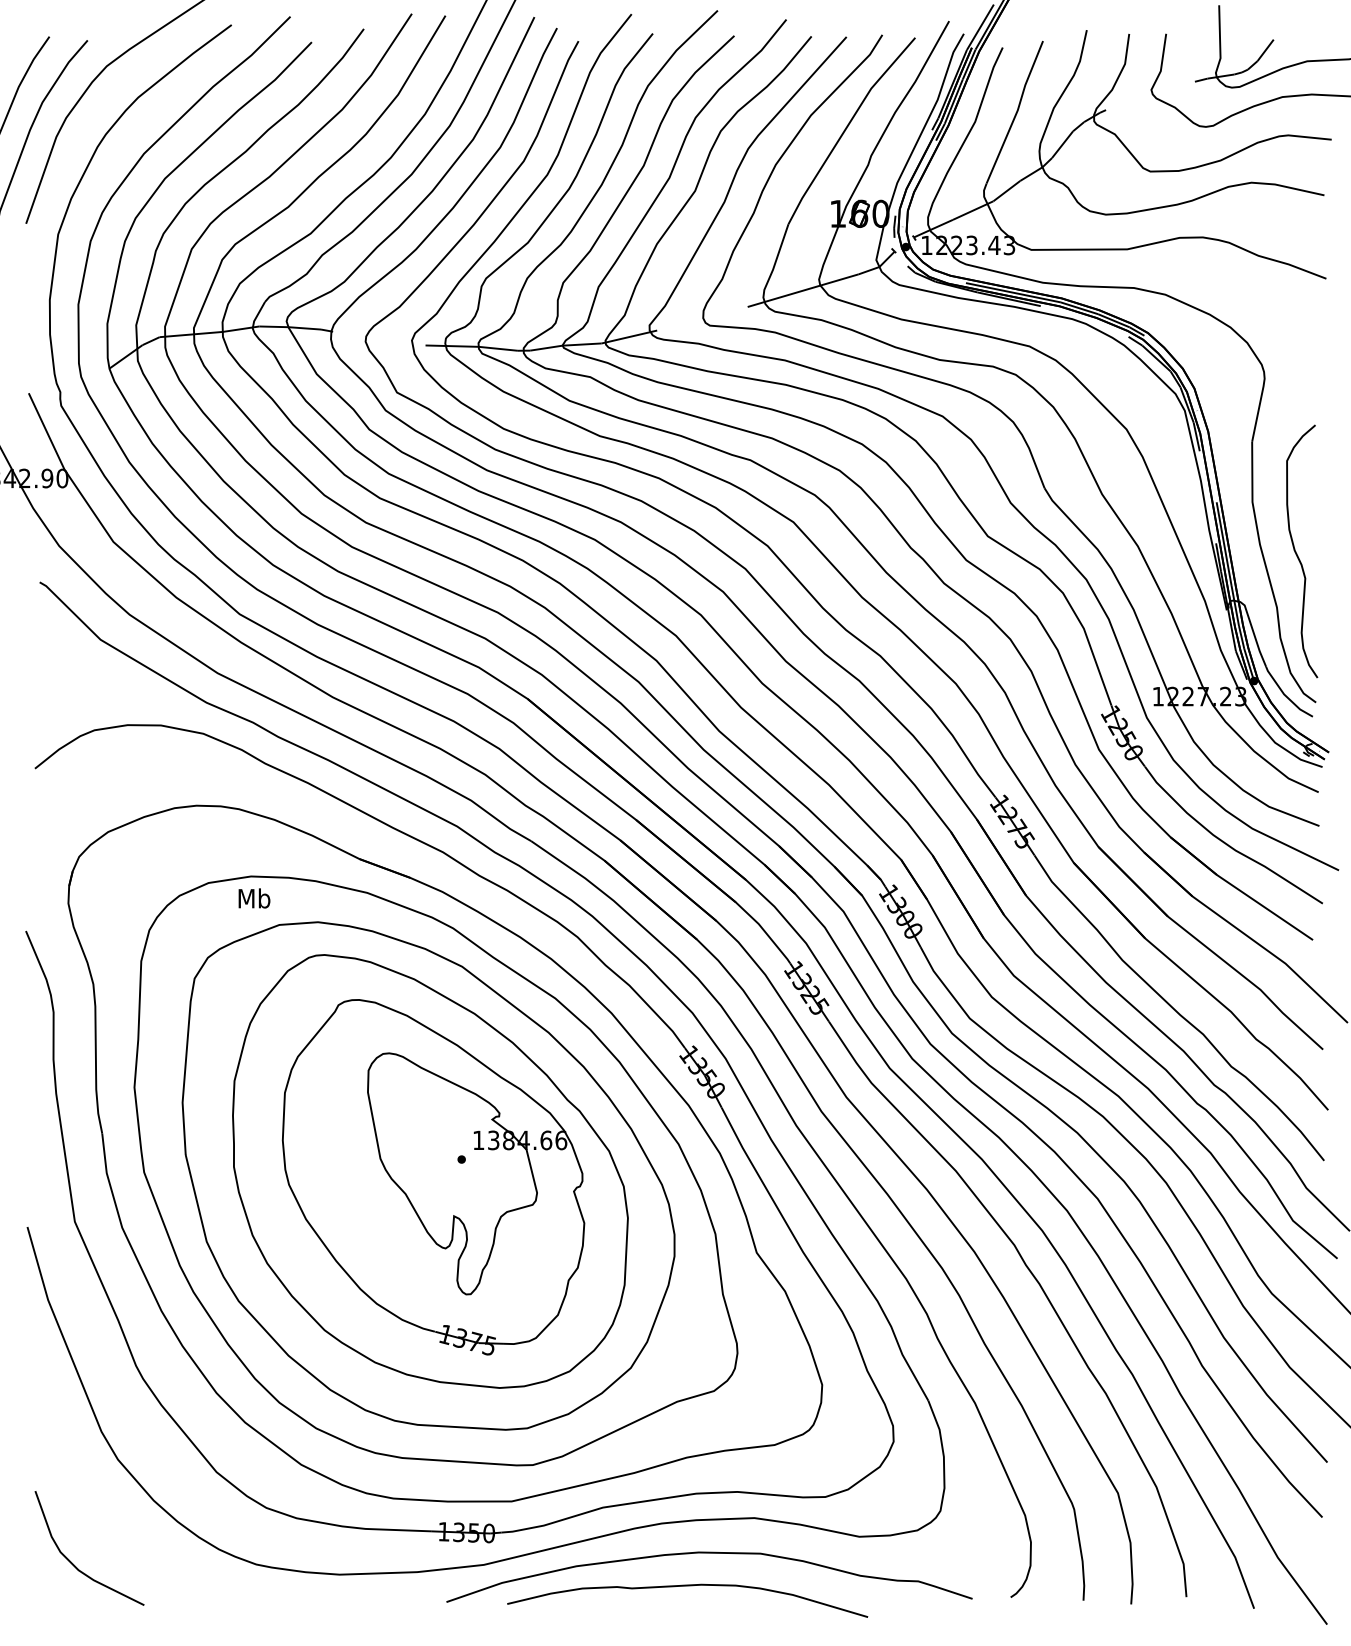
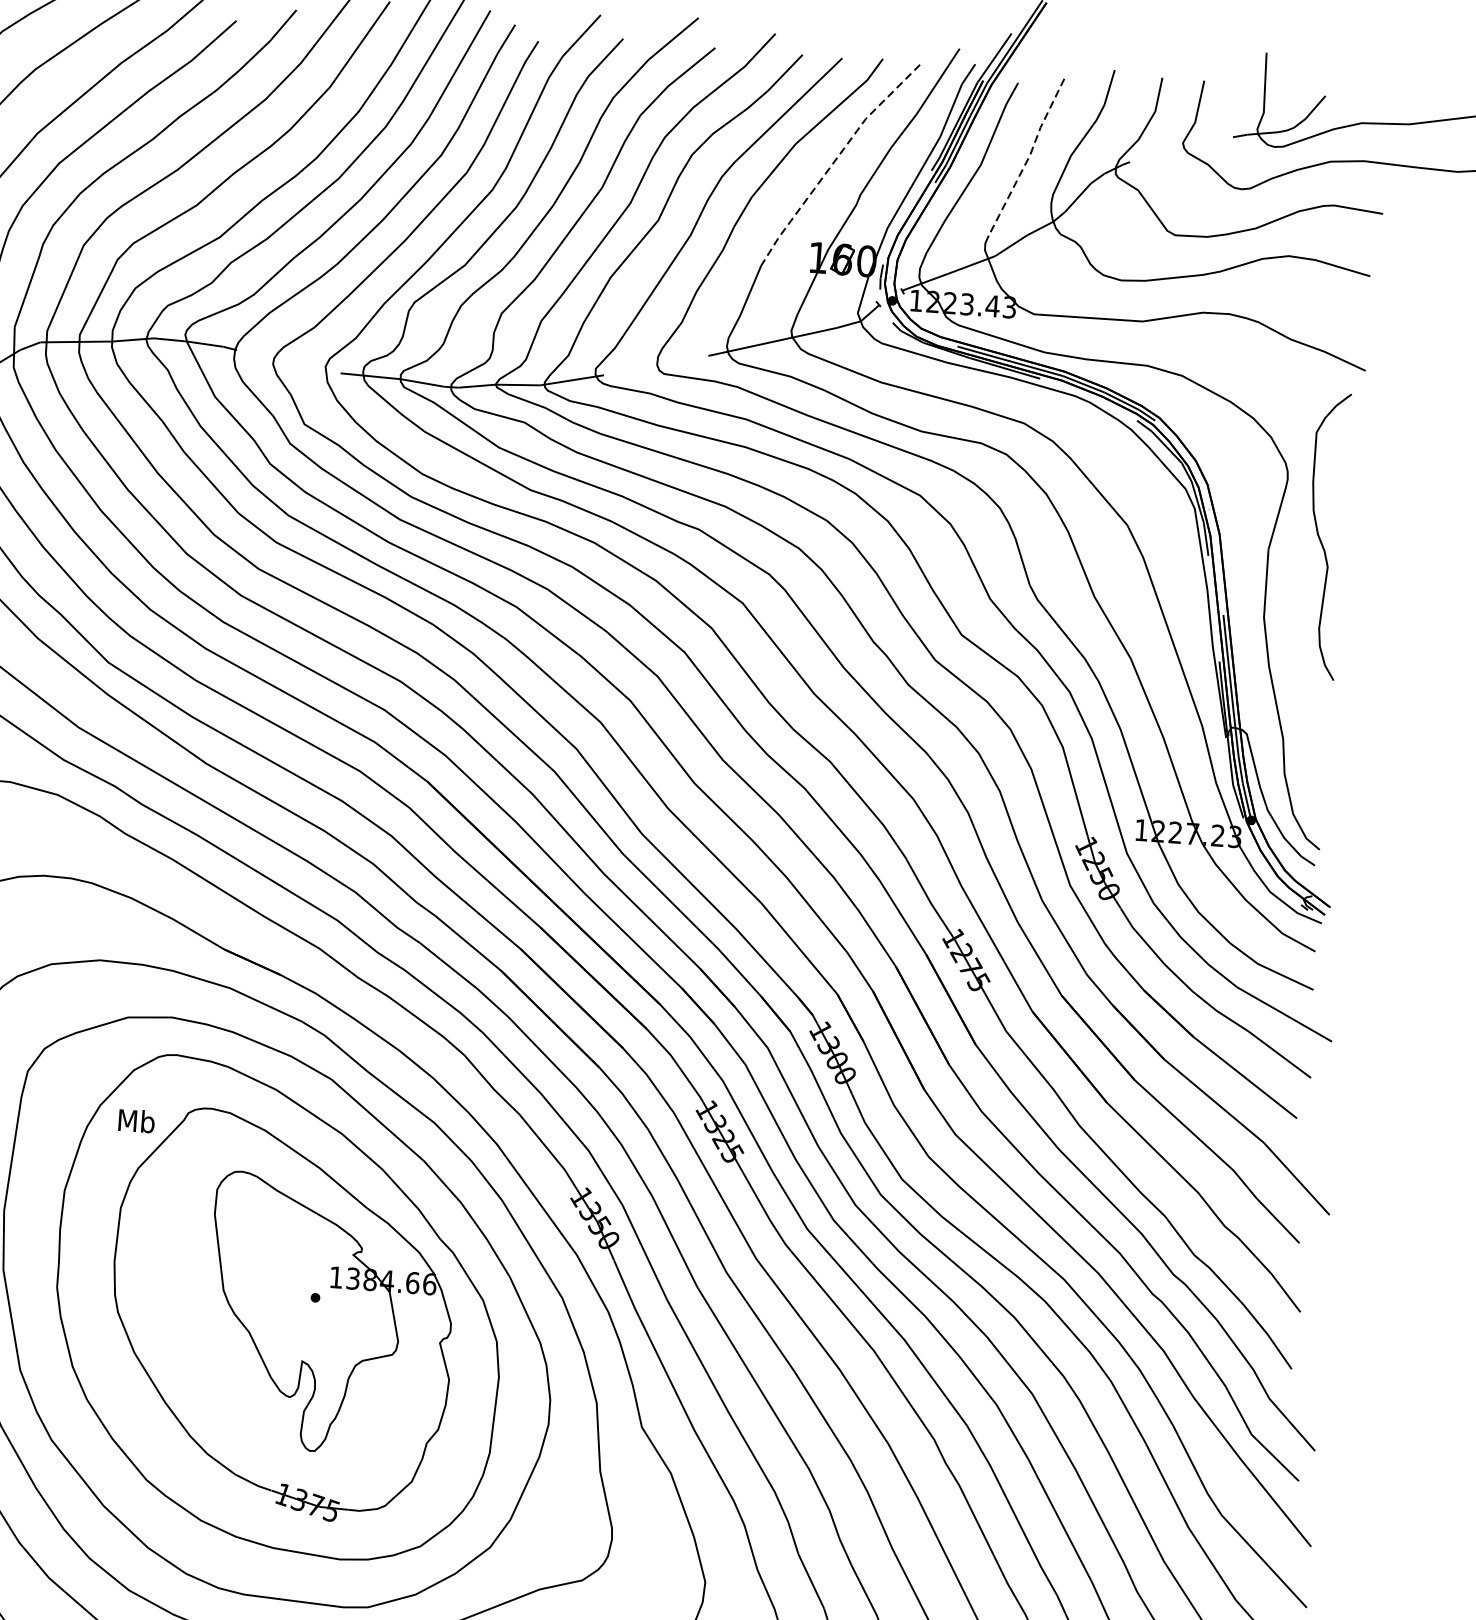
line: (1017, 112) -> (1029, 157), solid -> dashed
line: (846, 127) -> (834, 160), solid -> dashed
curve: (1297, 553) -> (1320, 538), moved
text: (254, 898) -> (136, 1121), moved

